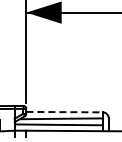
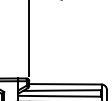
line: (65, 112) -> (66, 84), dashed -> solid

